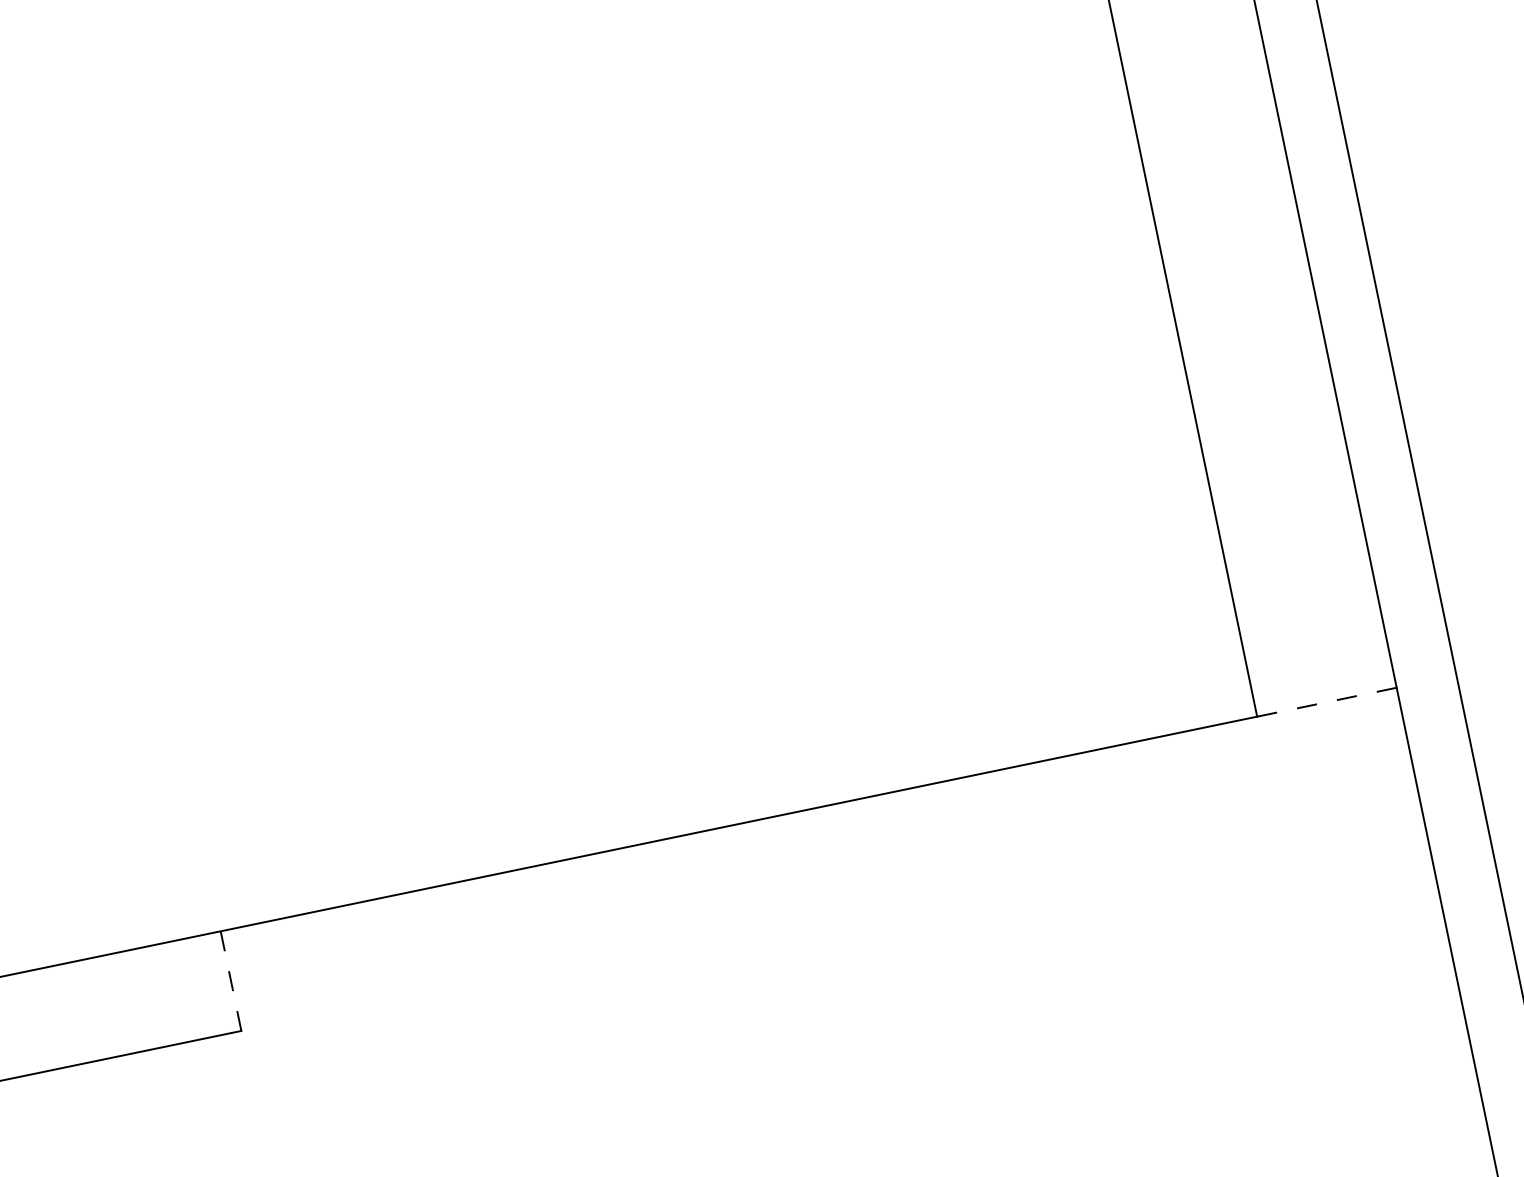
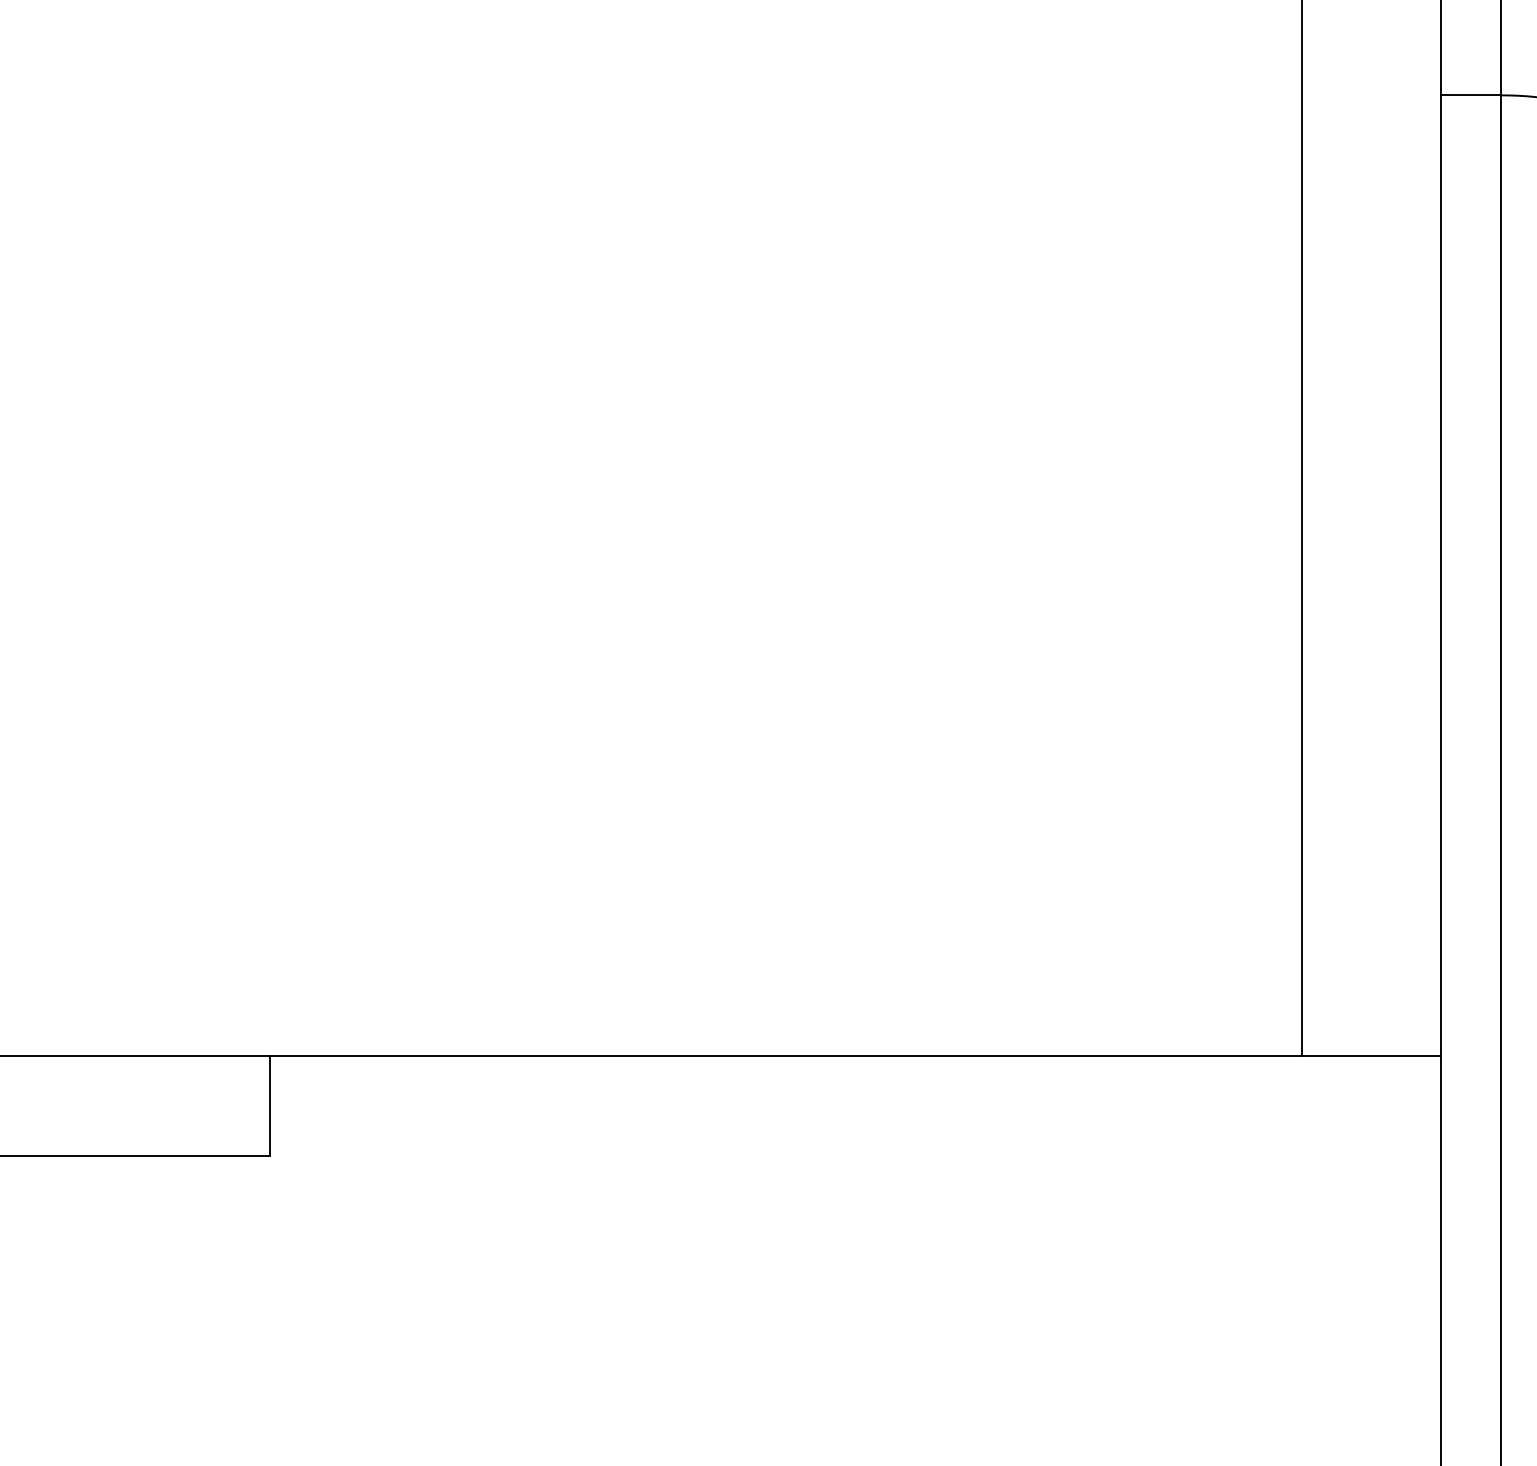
line: (1327, 702) -> (1372, 1056), dashed -> solid
line: (230, 981) -> (269, 1106), dashed -> solid

